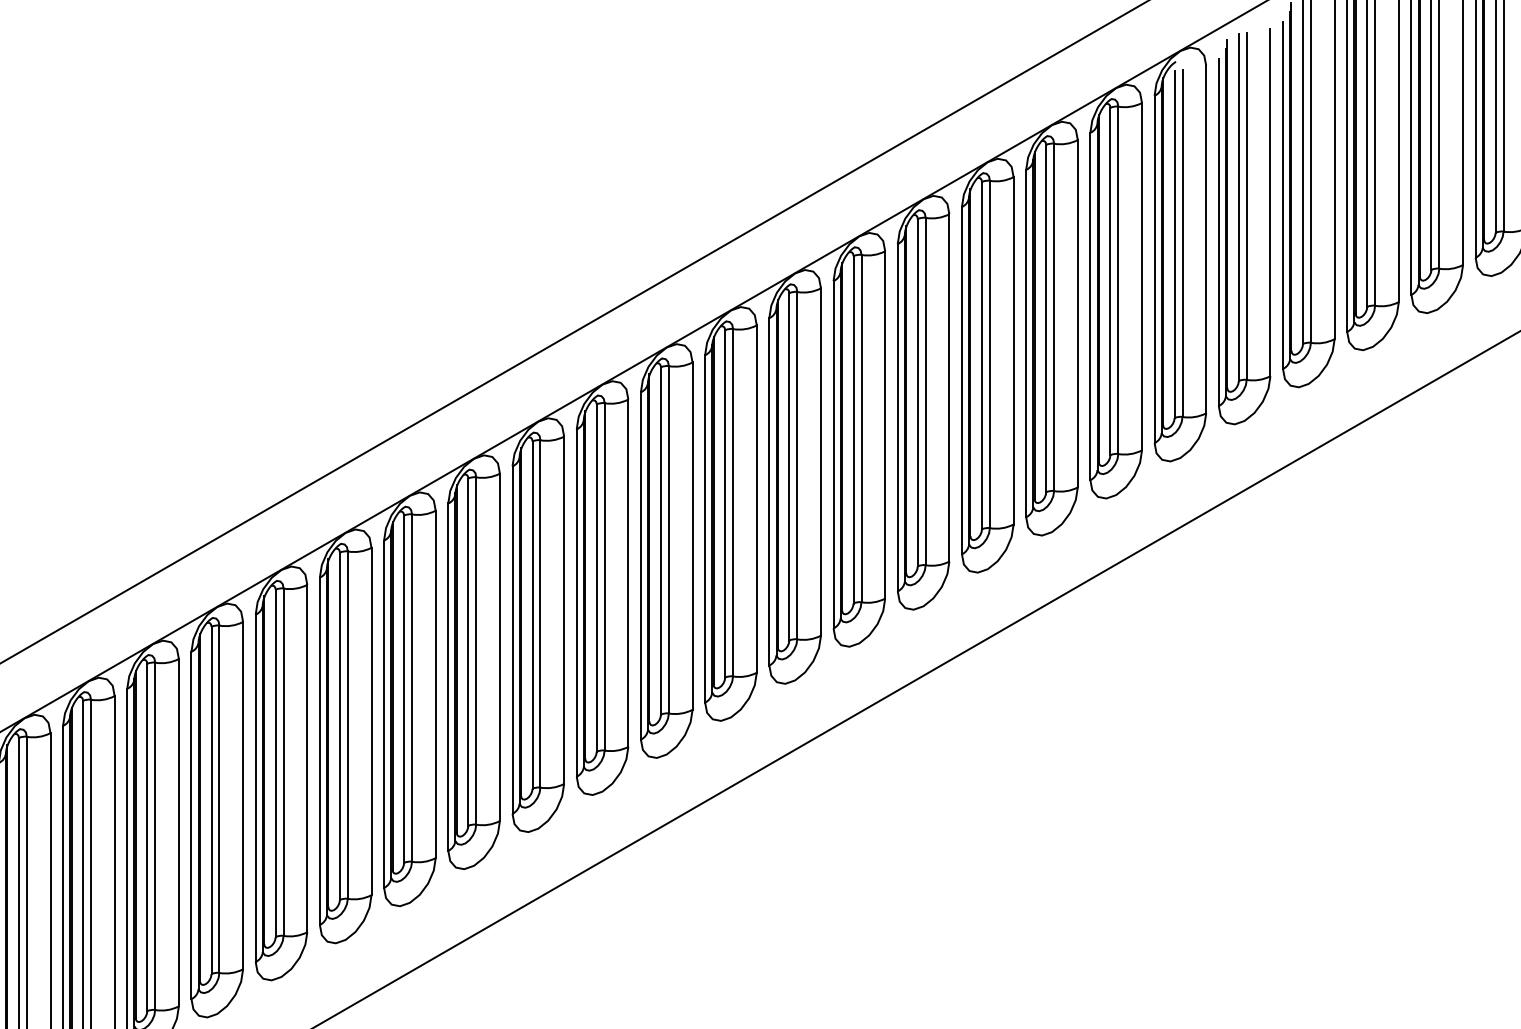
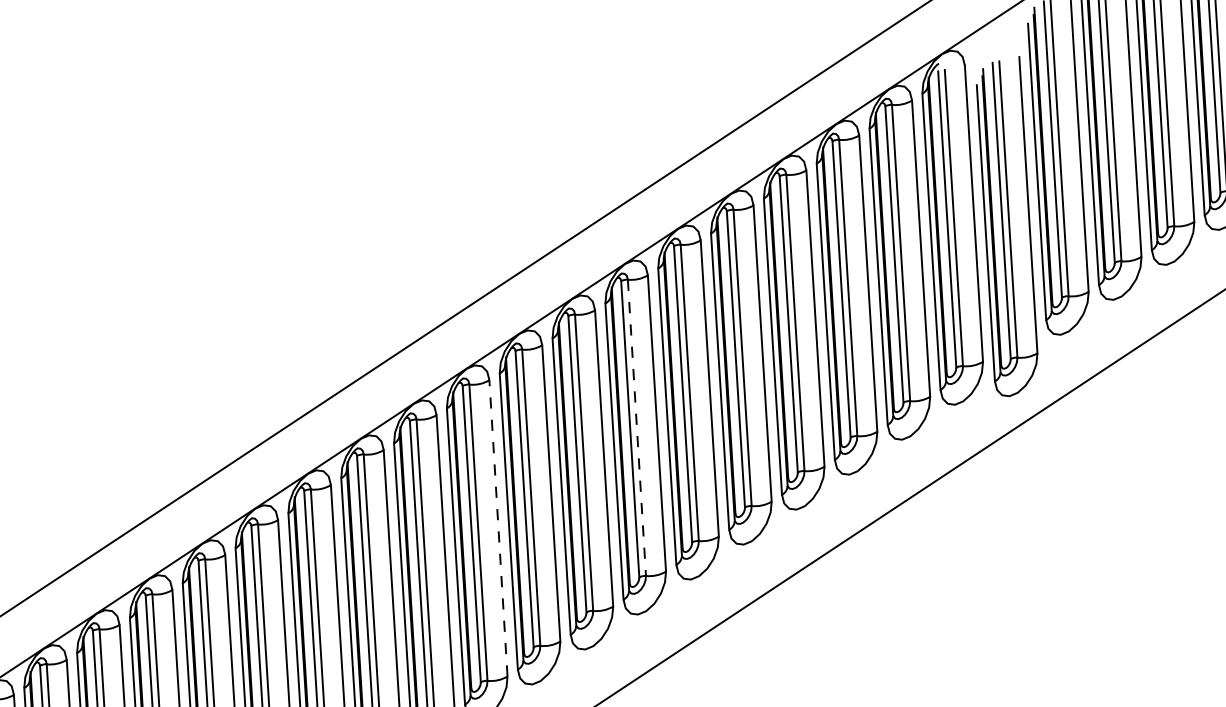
part: (1244, 226) -> (1007, 226), moved
line: (797, 465) -> (637, 427), solid -> dashed
line: (628, 573) -> (498, 528), solid -> dashed

